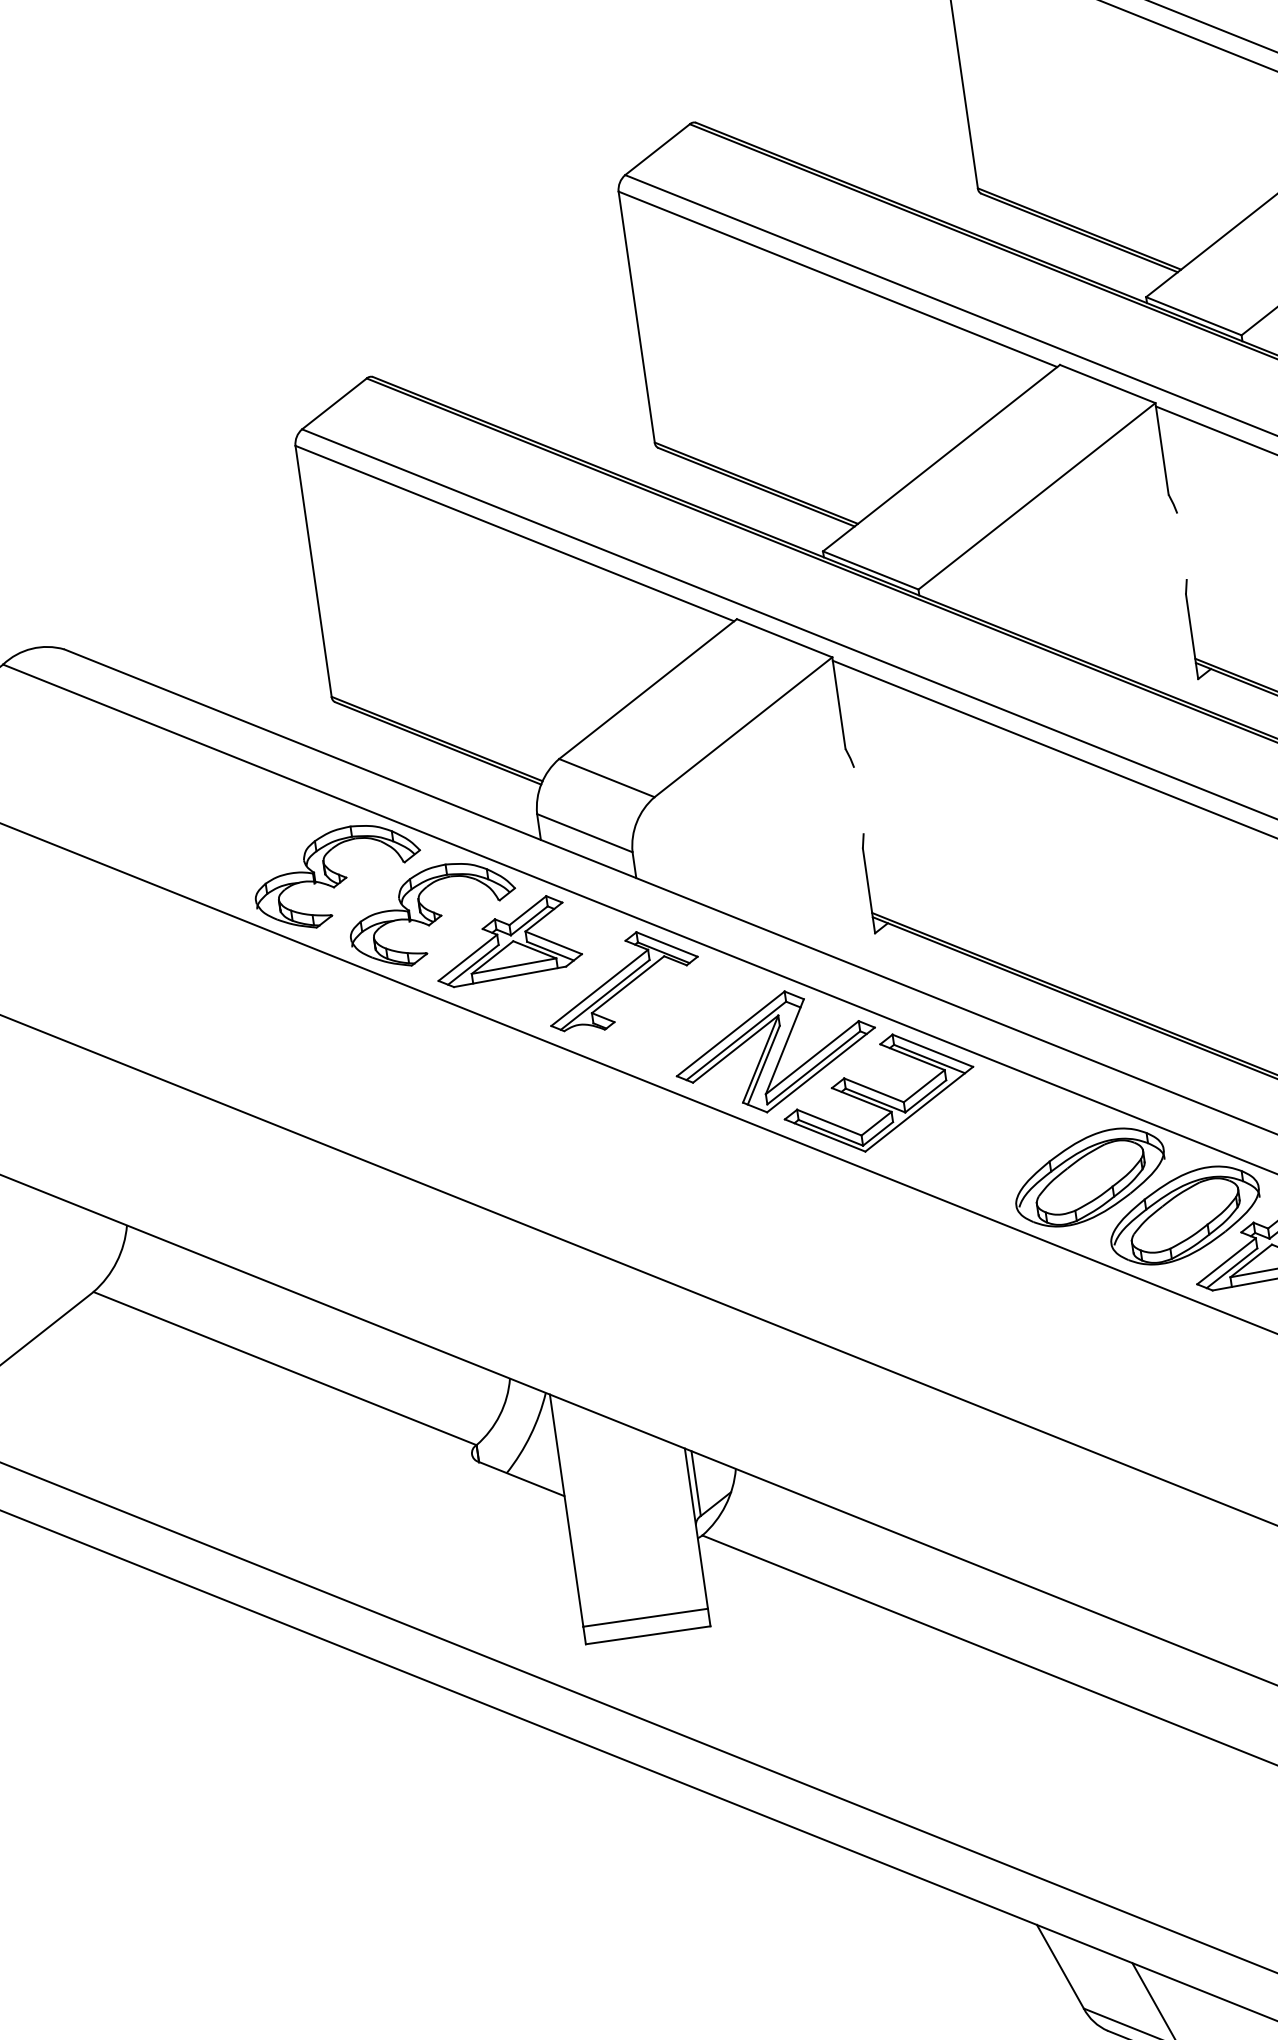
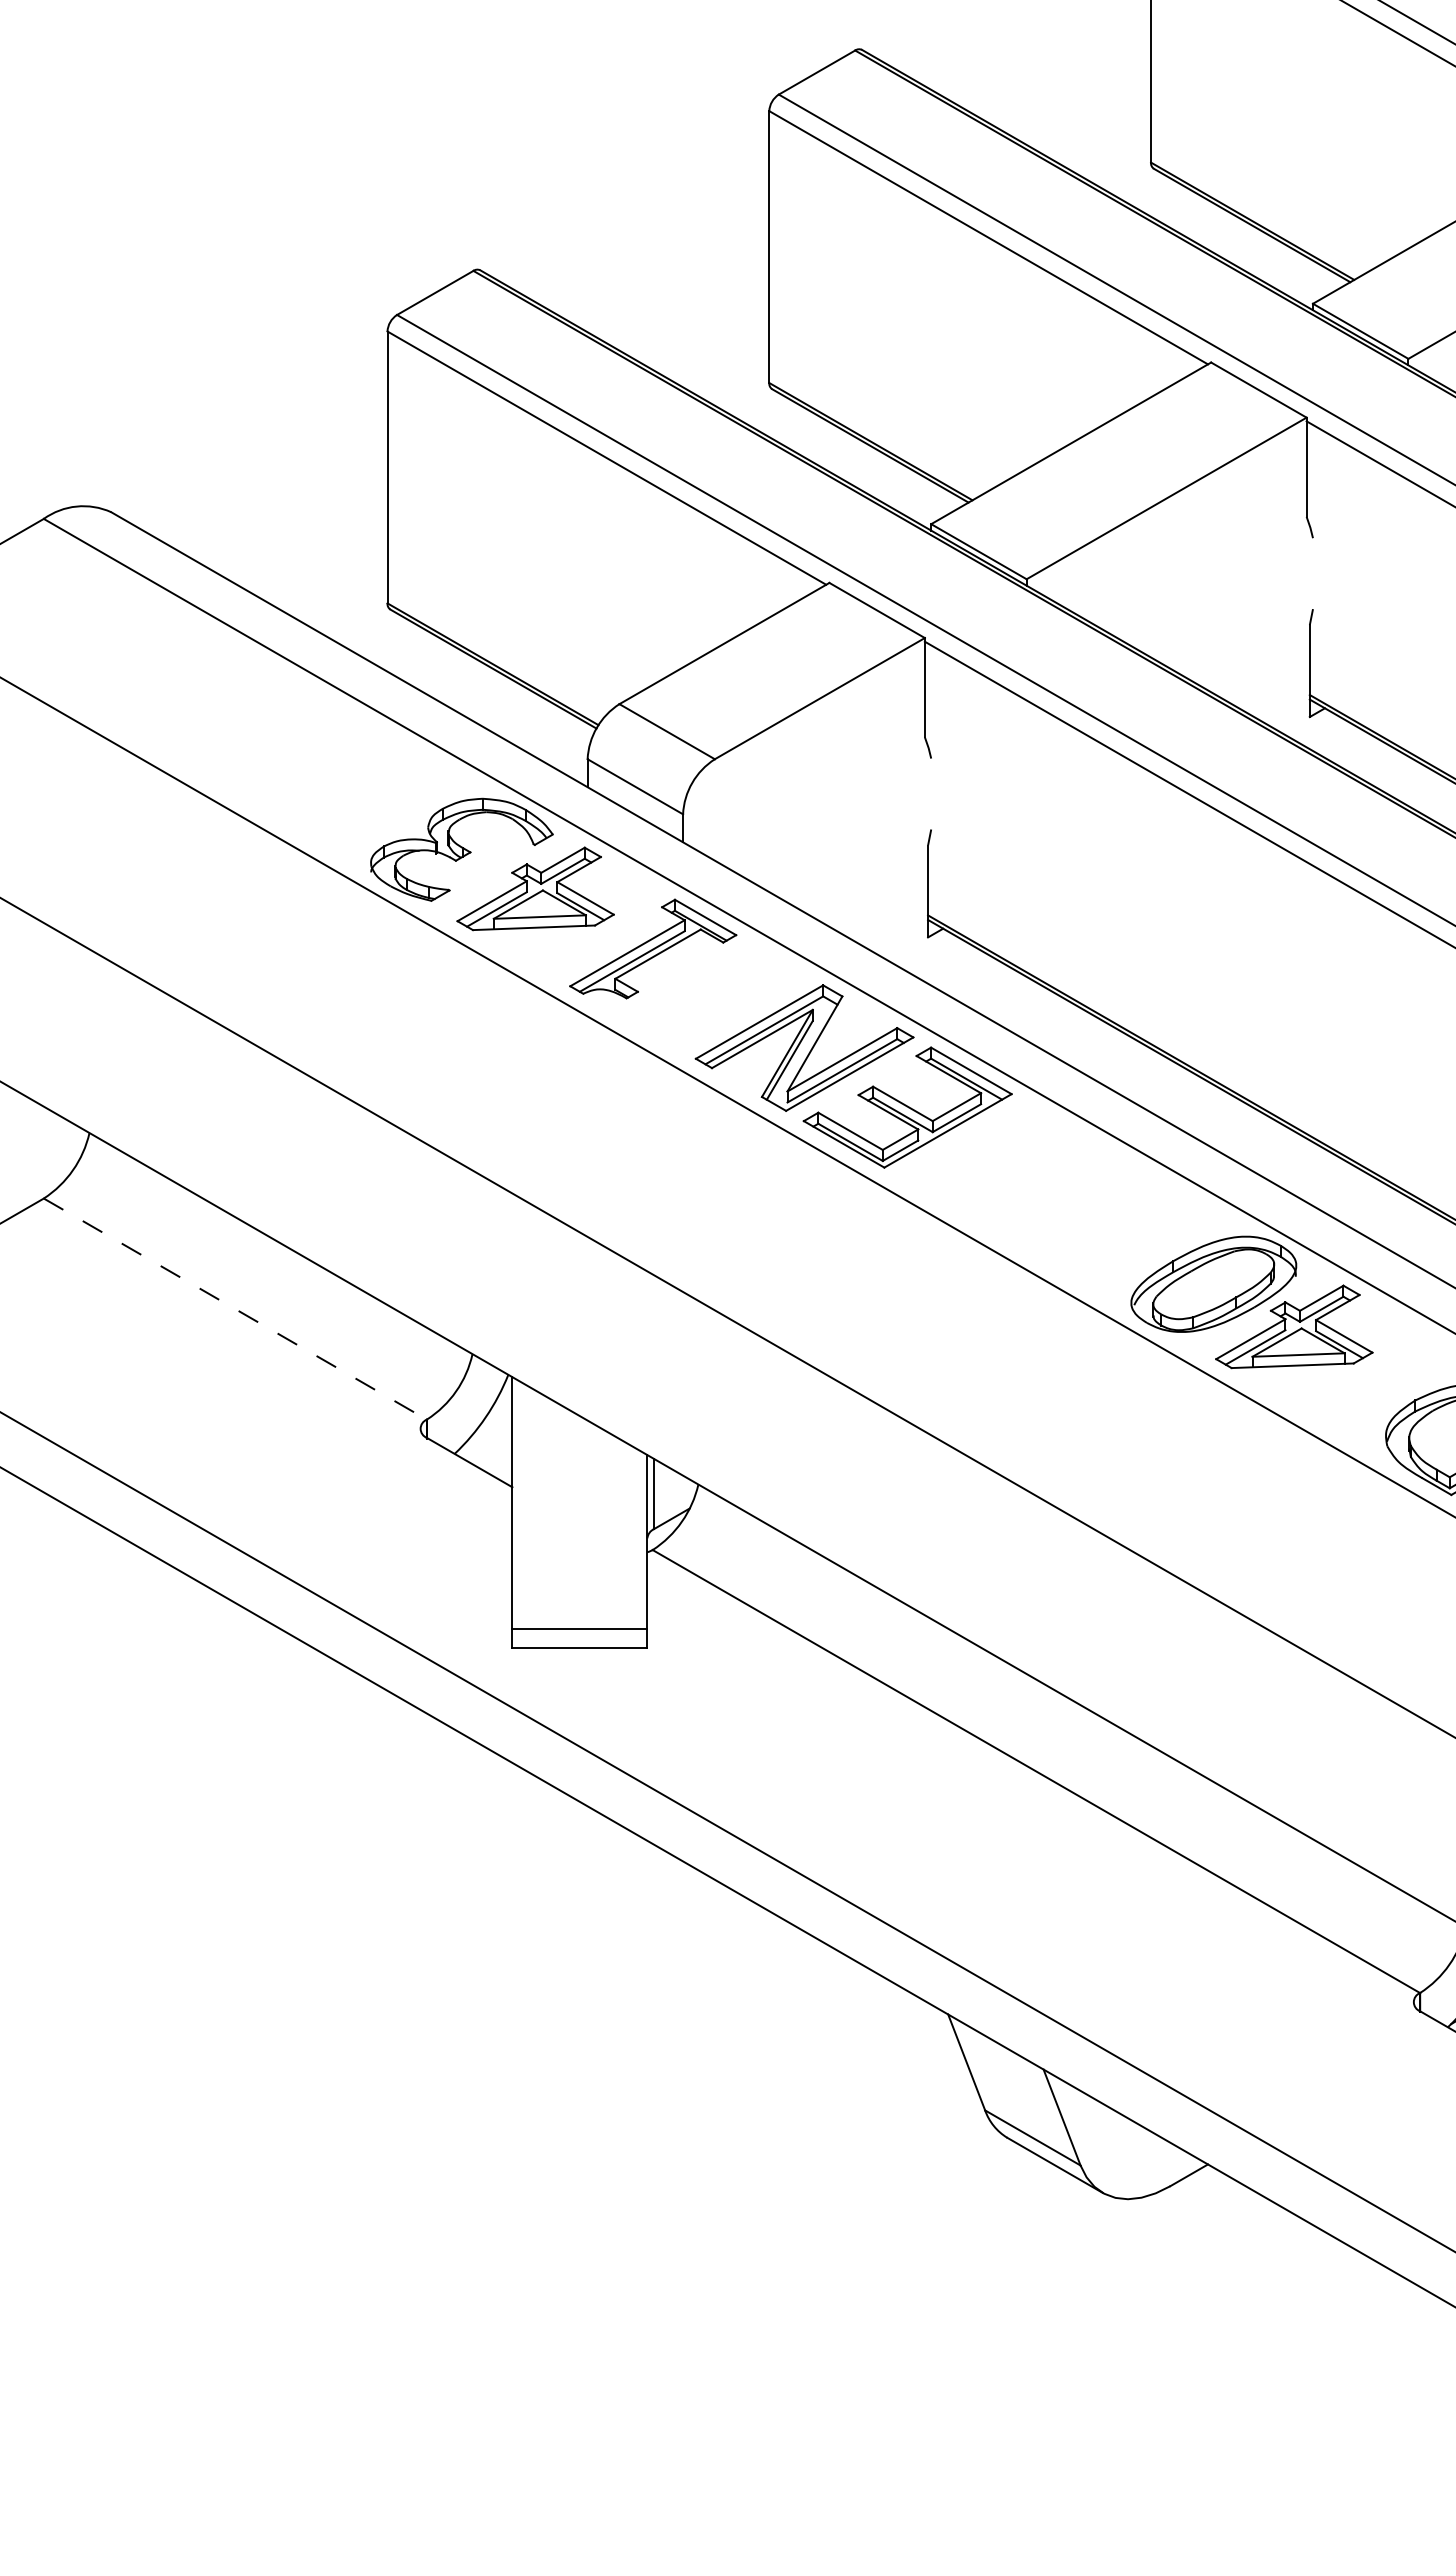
part: (337, 876) -> (366, 794), removed
part: (1089, 1177) -> (1118, 1229), removed
line: (285, 1368) -> (235, 1309), solid -> dashed

